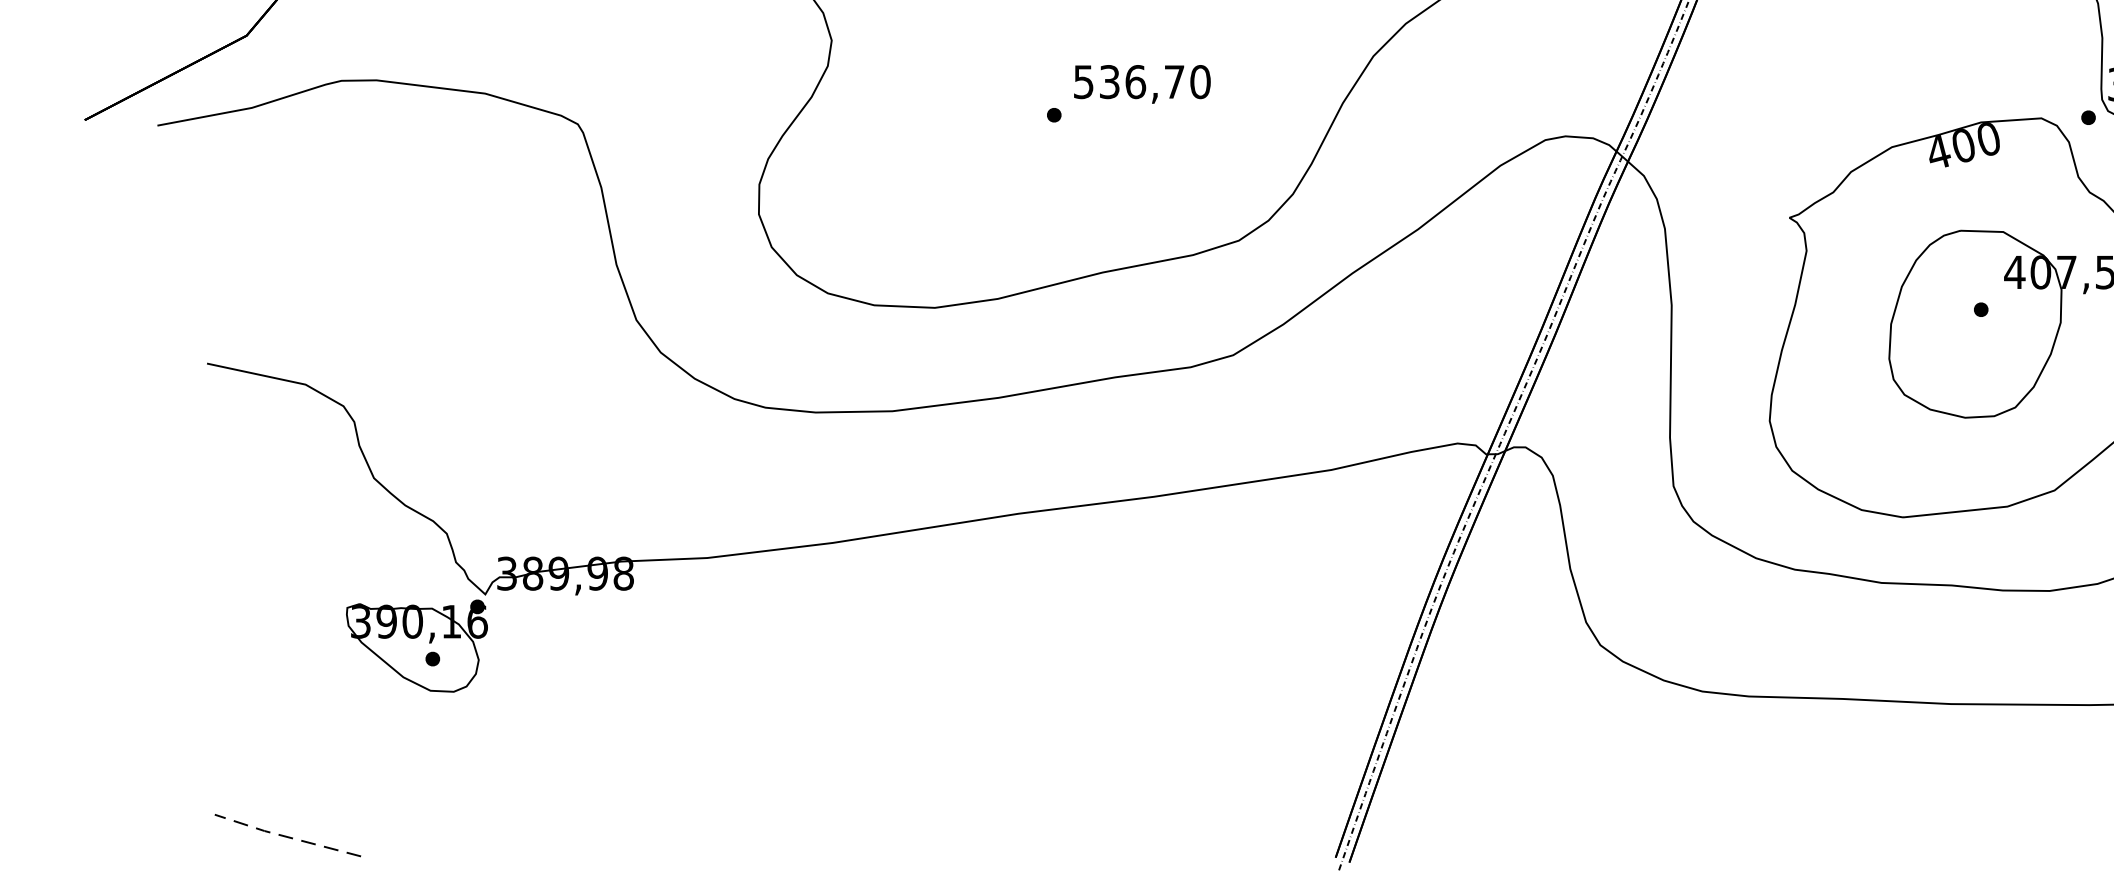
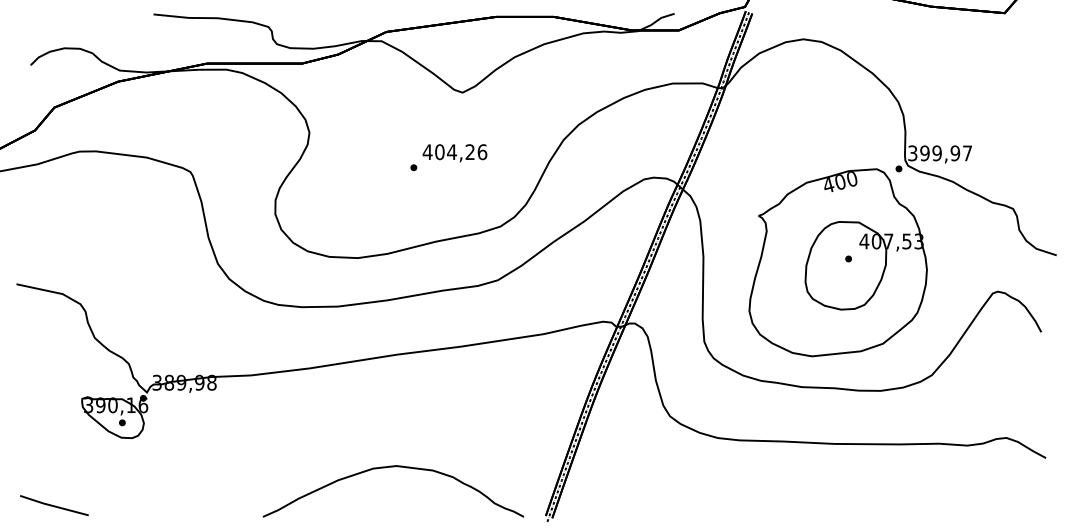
text: (1140, 82) -> (454, 152), 536,70 -> 404,26
curve: (1010, 754) -> (393, 467), added
line: (285, 837) -> (53, 506), dashed -> solid

